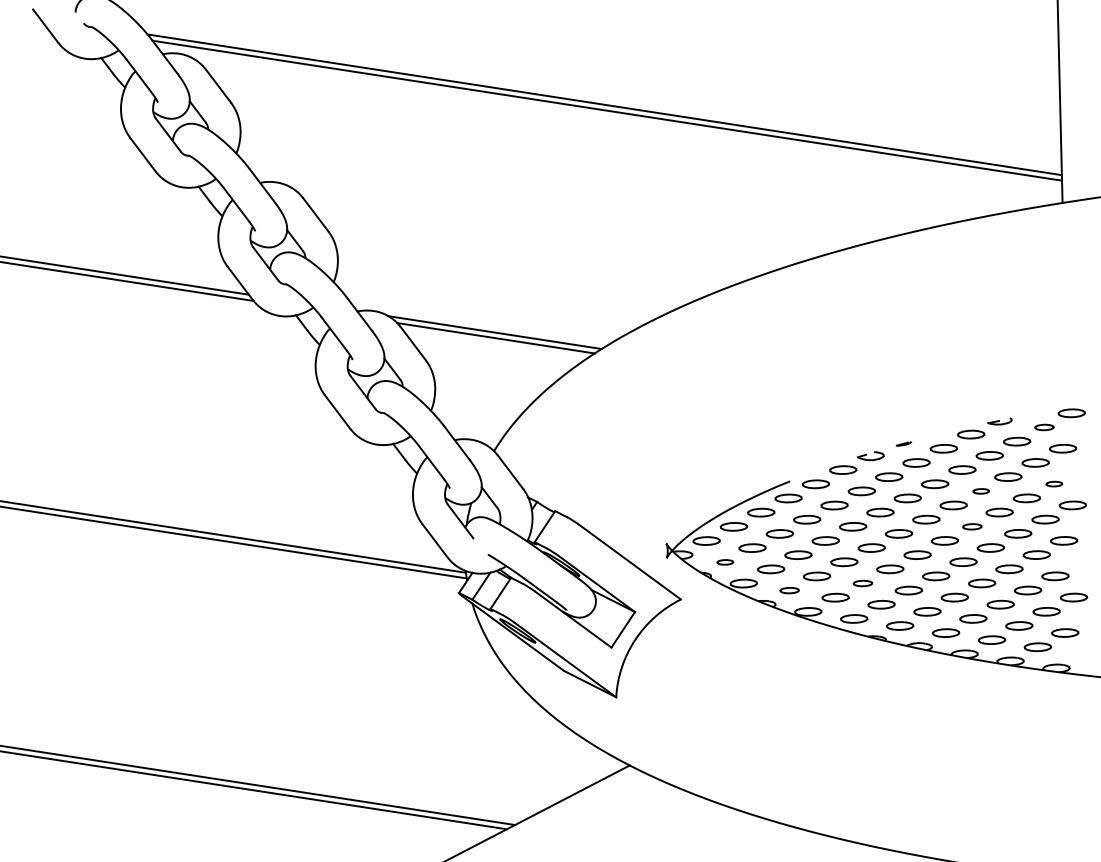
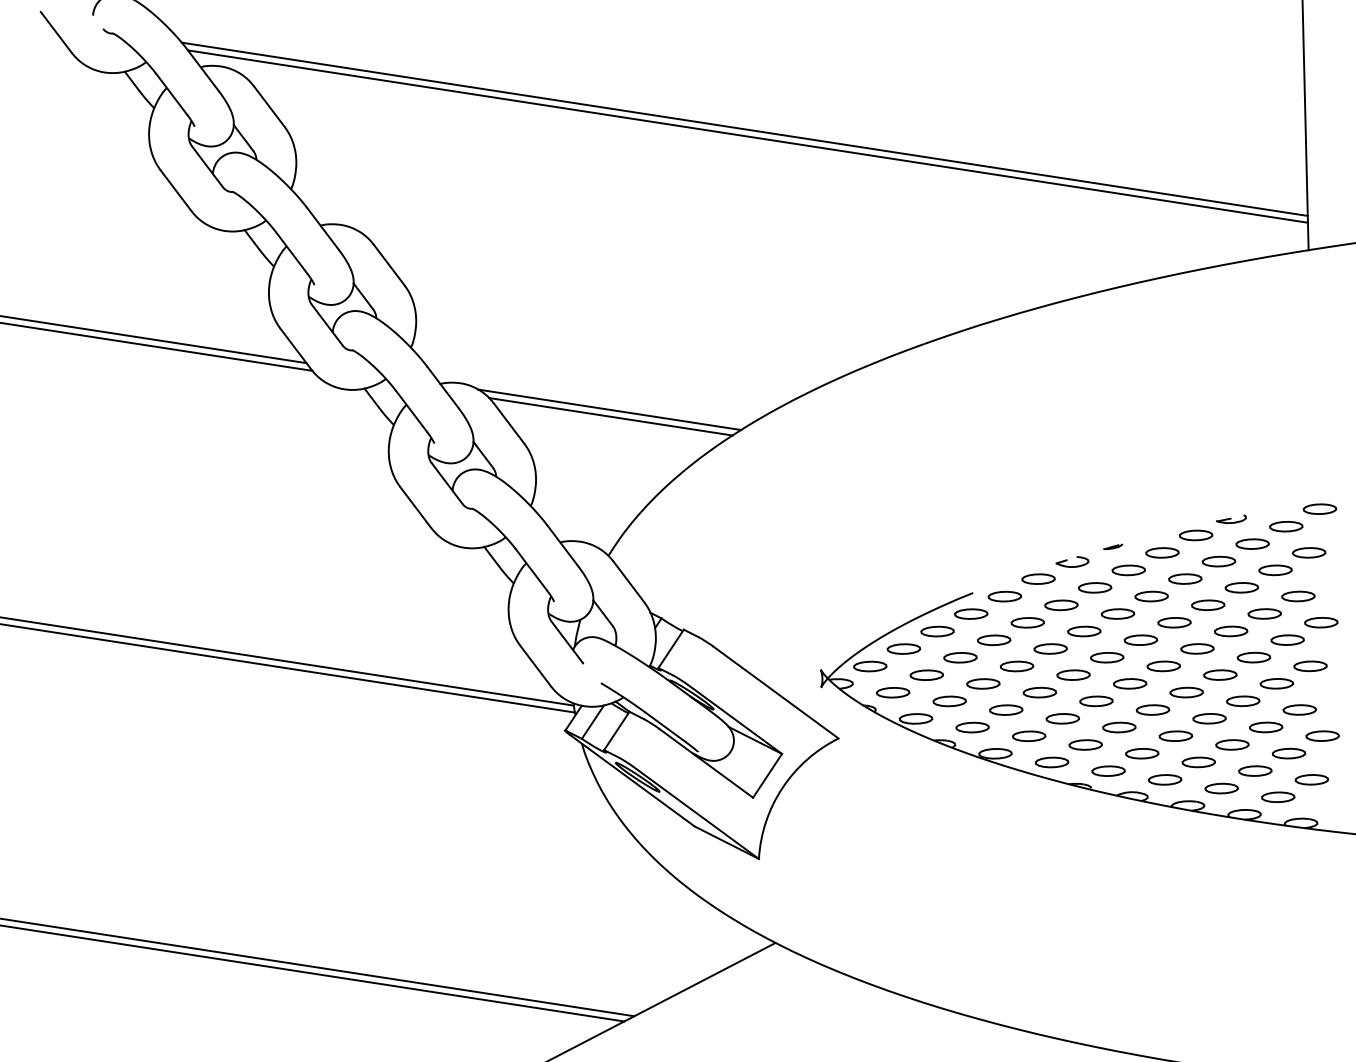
part: (1044, 427) -> (1286, 526), size x1.43
part: (1054, 483) -> (1298, 595), size x1.67
part: (981, 491) -> (1208, 605), size x1.67
part: (972, 526) -> (1197, 648), size x1.43
part: (725, 562) -> (893, 692), size x1.67
part: (862, 583) -> (1062, 718), size x1.43
part: (789, 590) -> (972, 727), size x1.43

